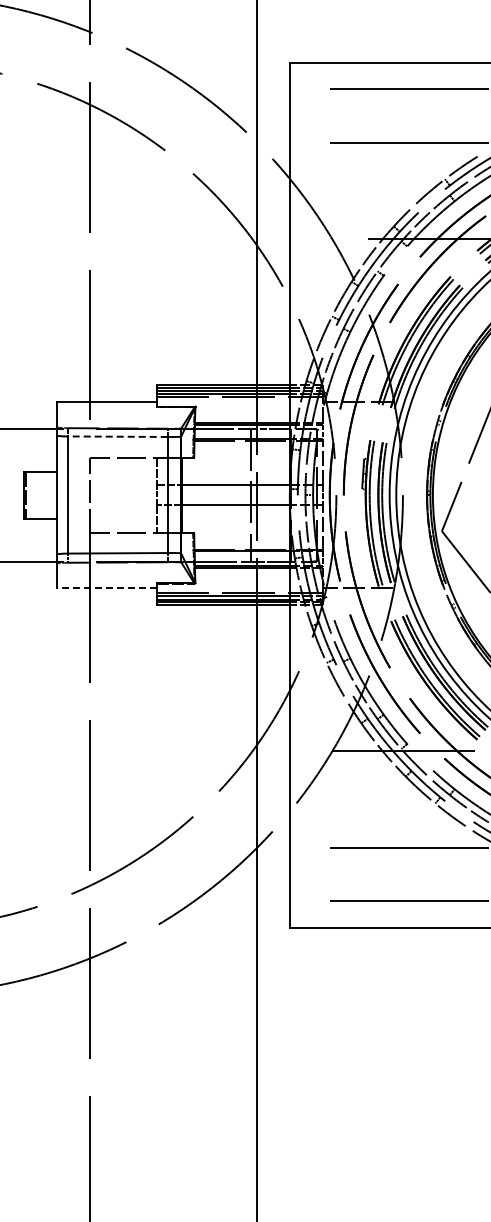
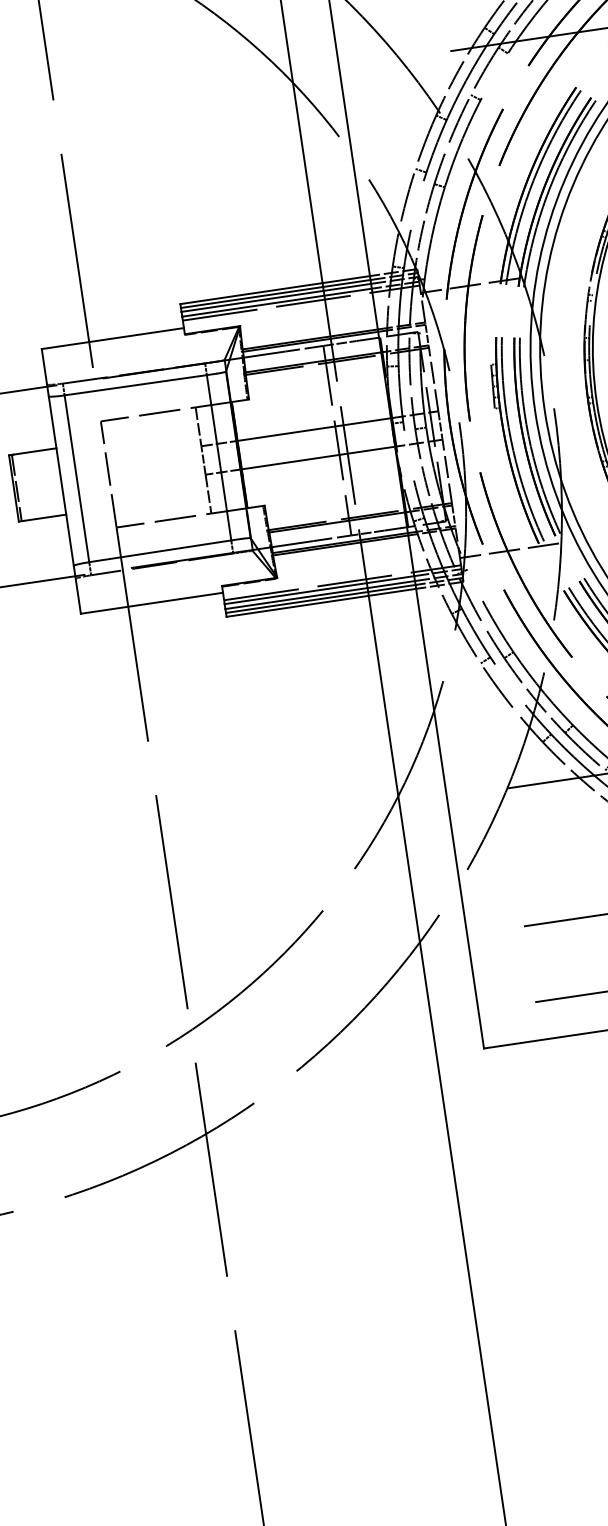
line: (117, 436) -> (135, 385), dashed -> solid
line: (106, 588) -> (151, 603), dashed -> solid

